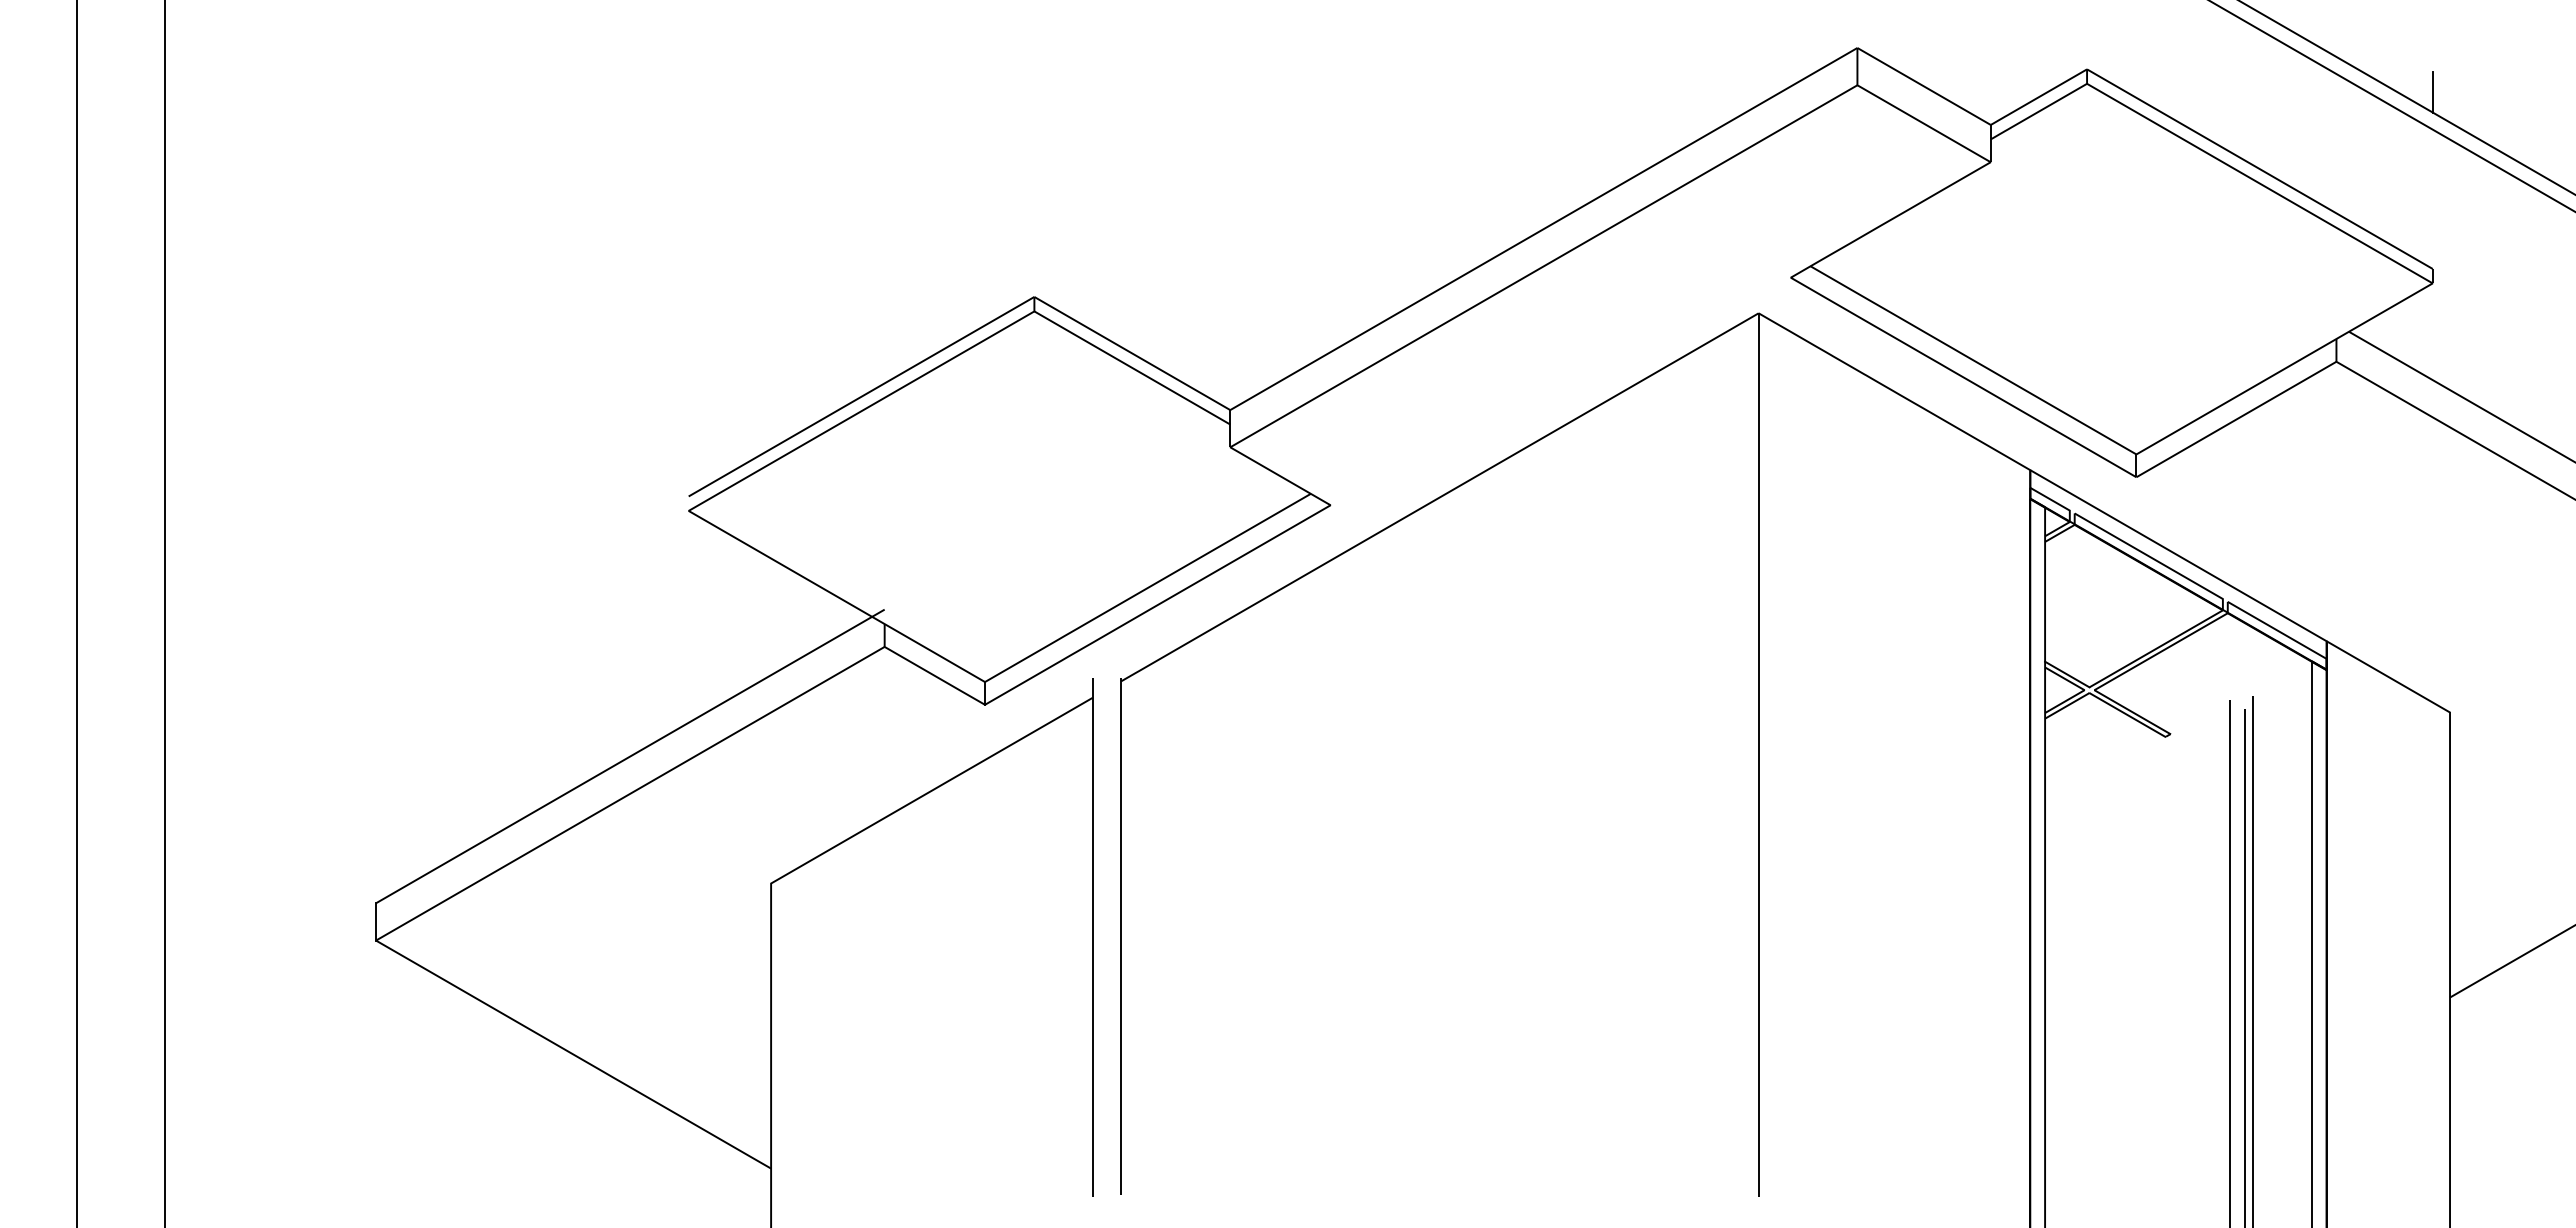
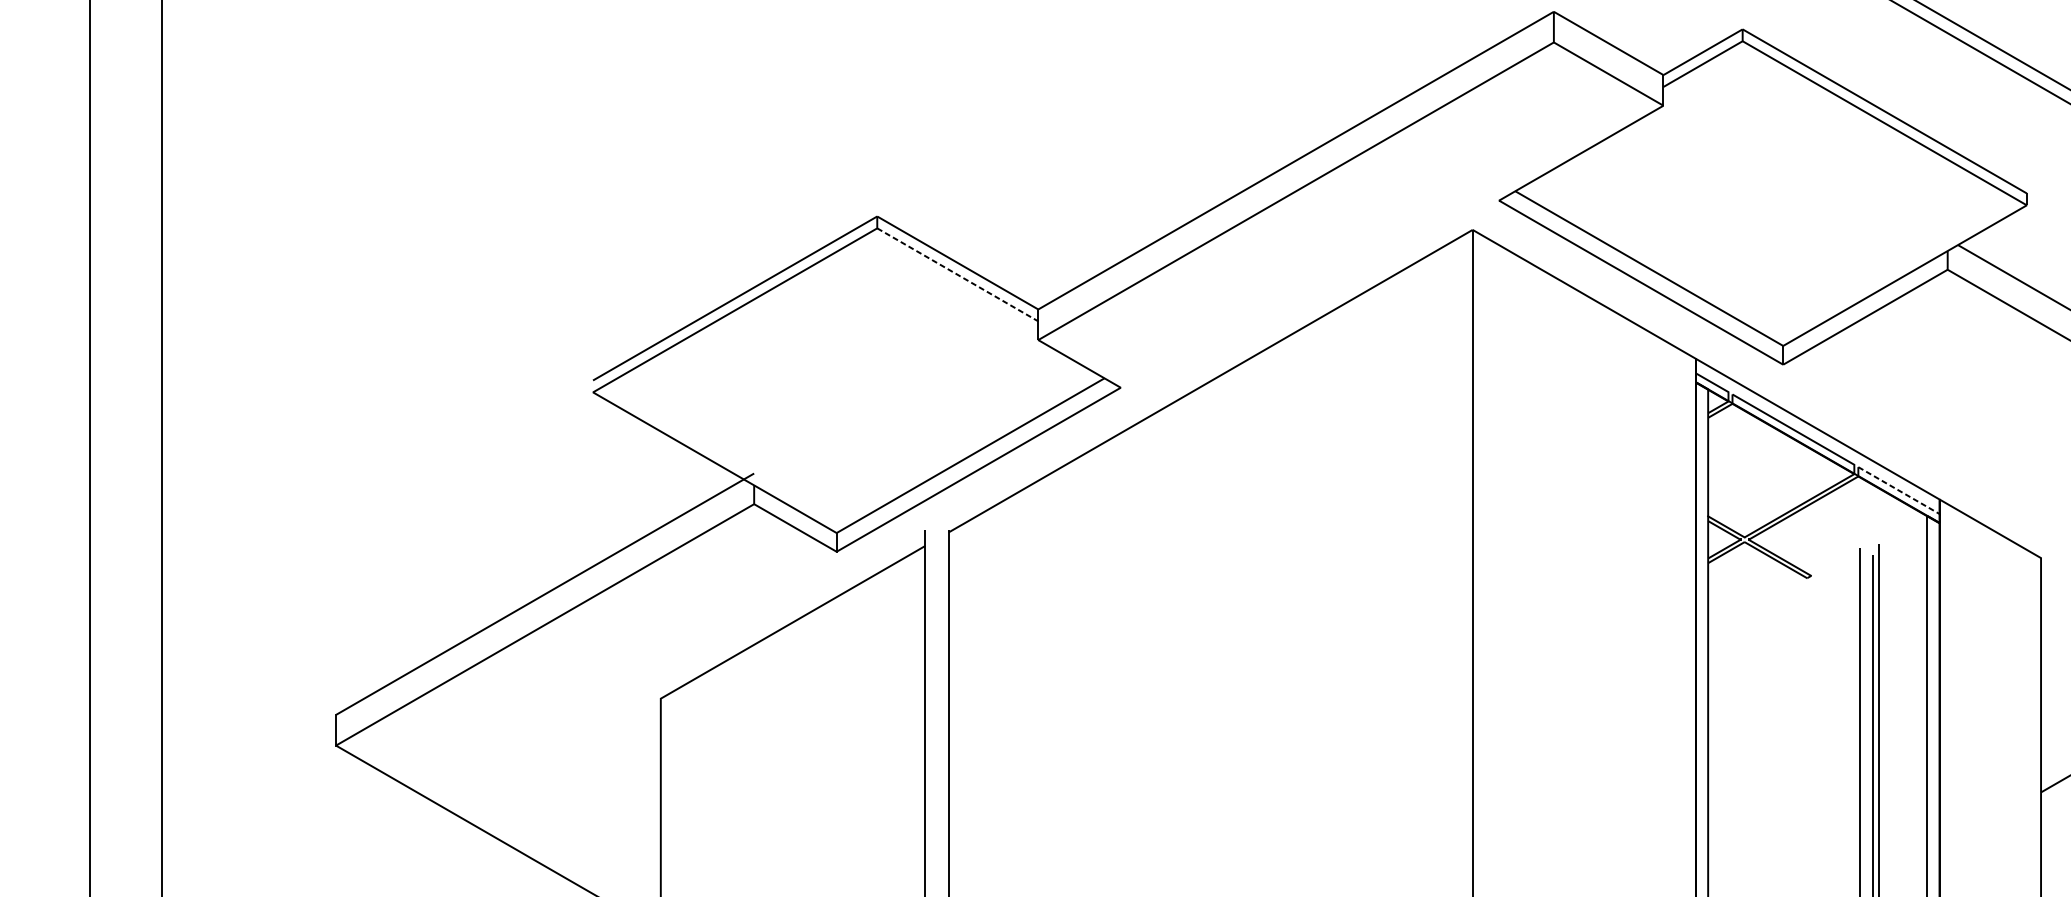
line: (2432, 92) -> (2026, 48), removed
line: (1132, 368) -> (957, 275), solid -> dashed
line: (2283, 634) -> (1904, 493), solid -> dashed

